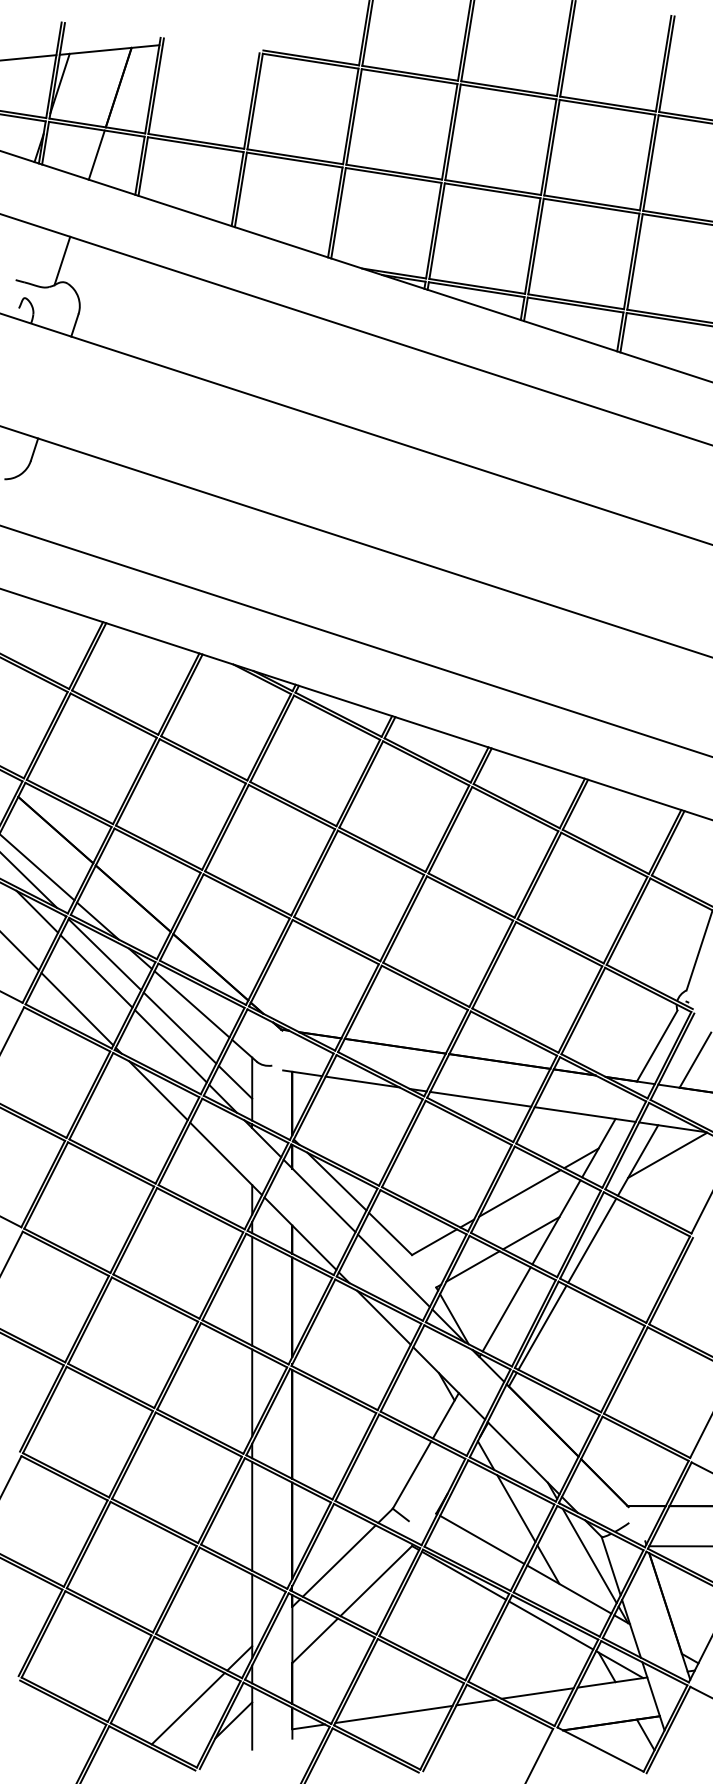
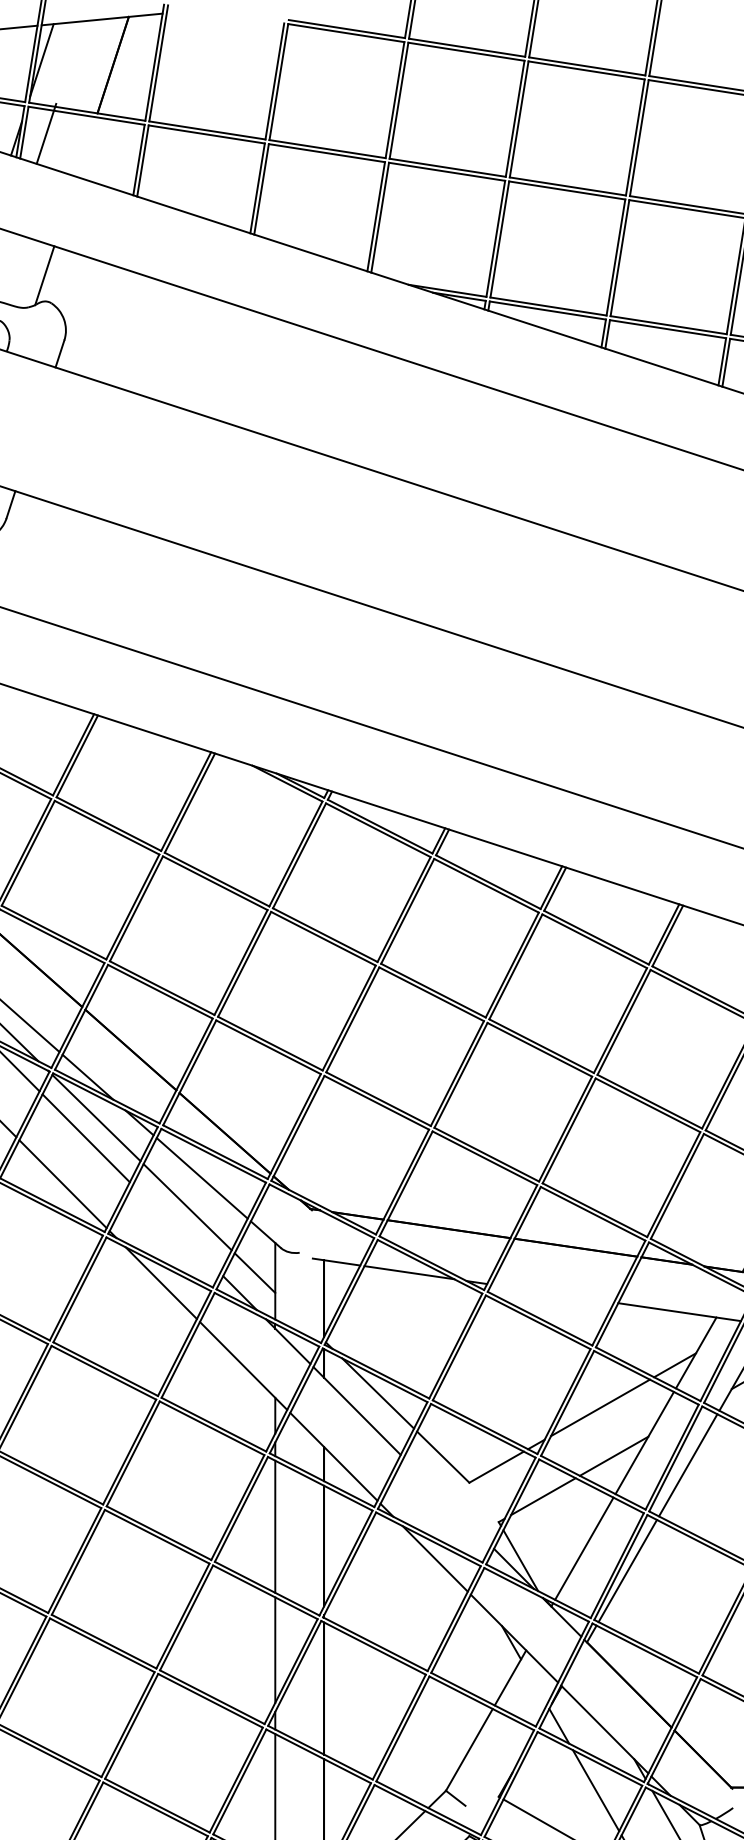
line: (96, 154) -> (46, 133), moved
line: (170, 1046) -> (176, 1229), removed
line: (480, 1098) -> (552, 1292), removed
line: (393, 1270) -> (446, 1501), removed

